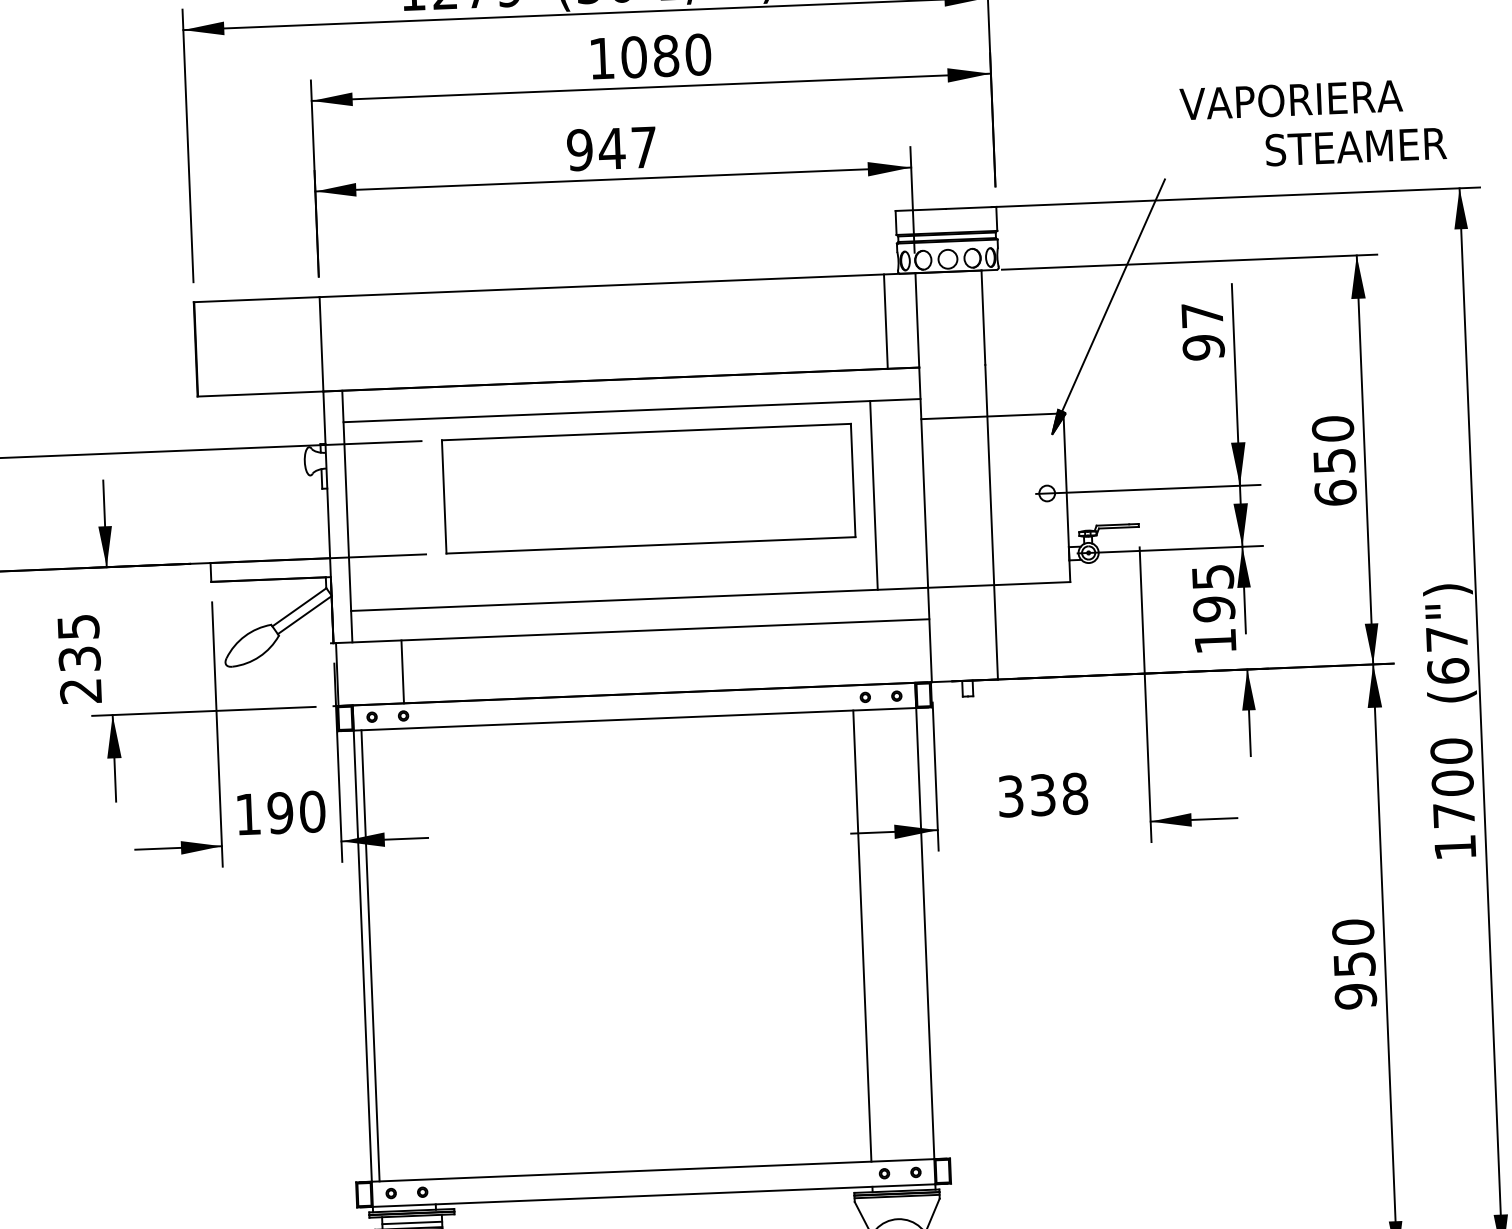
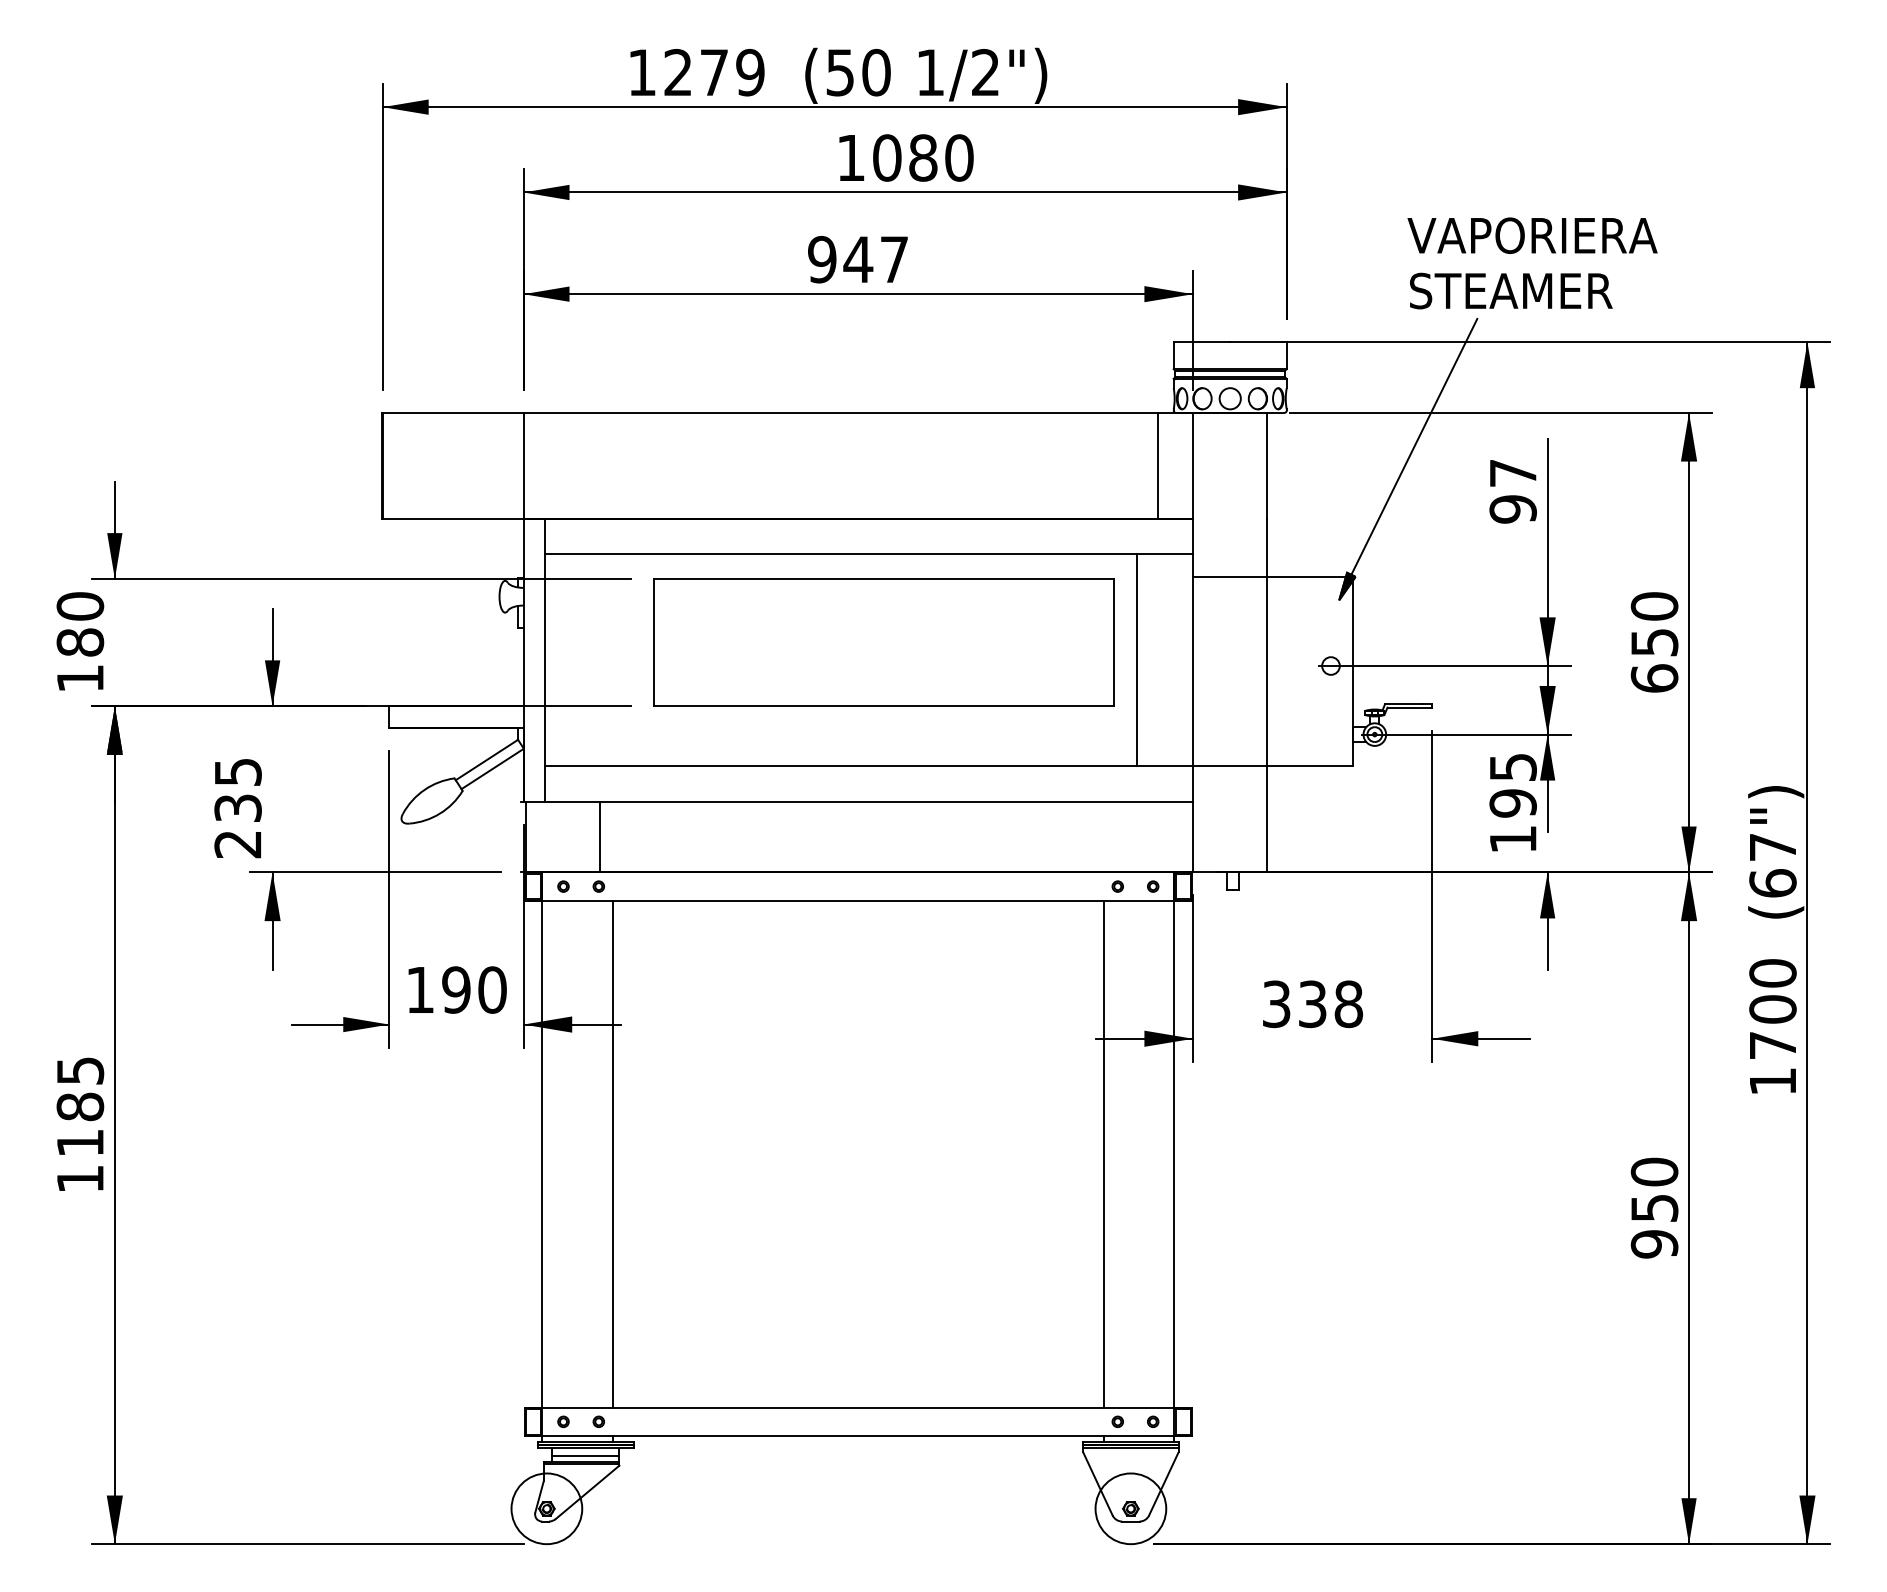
text: (1291, 99) -> (1532, 235), moved
text: (1356, 146) -> (1511, 290), moved
line: (370, 955) -> (613, 1153), moved

